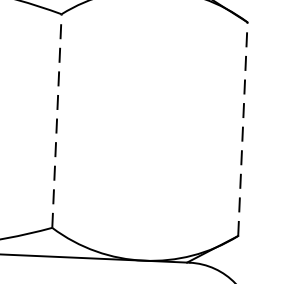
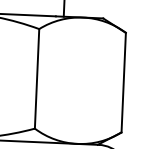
line: (57, 120) -> (37, 78), dashed -> solid
line: (242, 128) -> (123, 82), dashed -> solid

